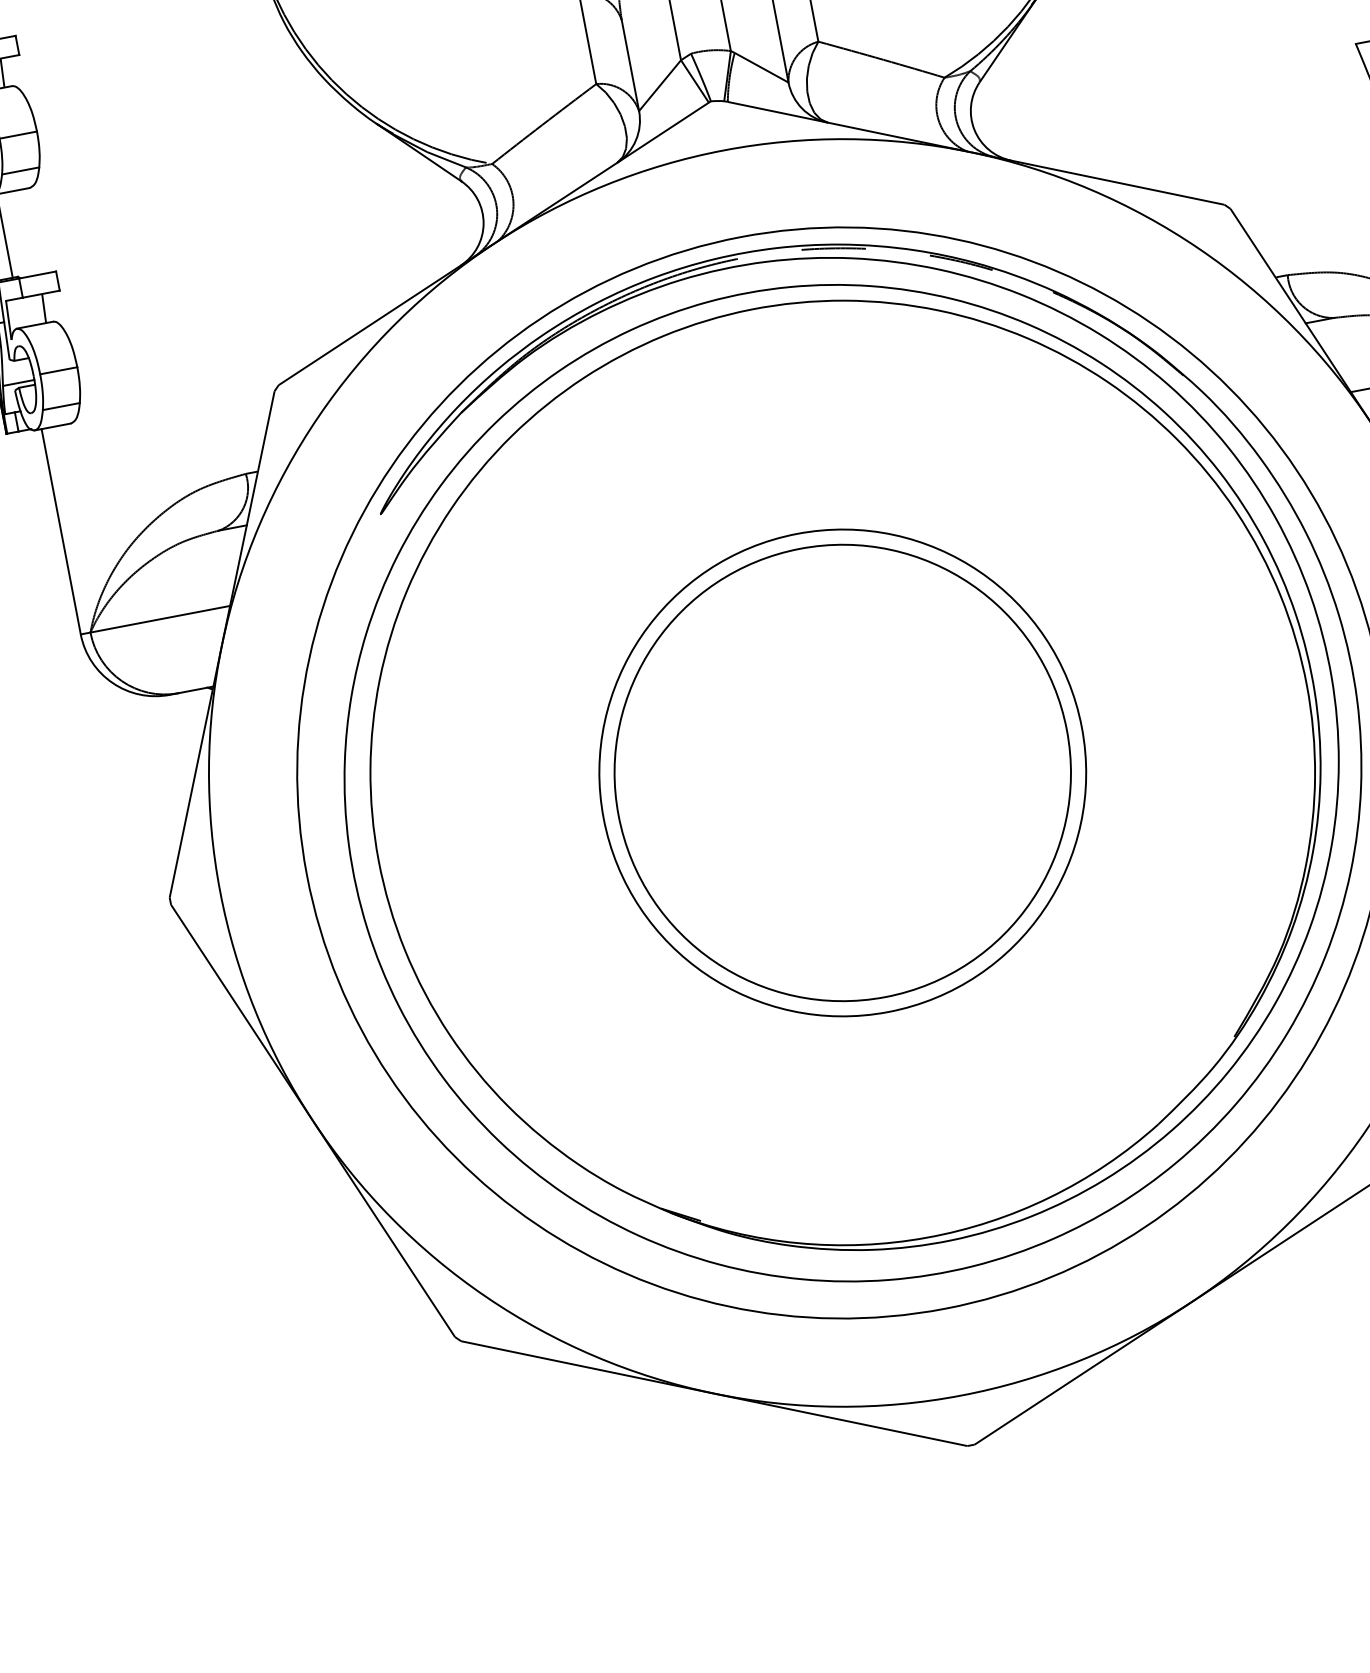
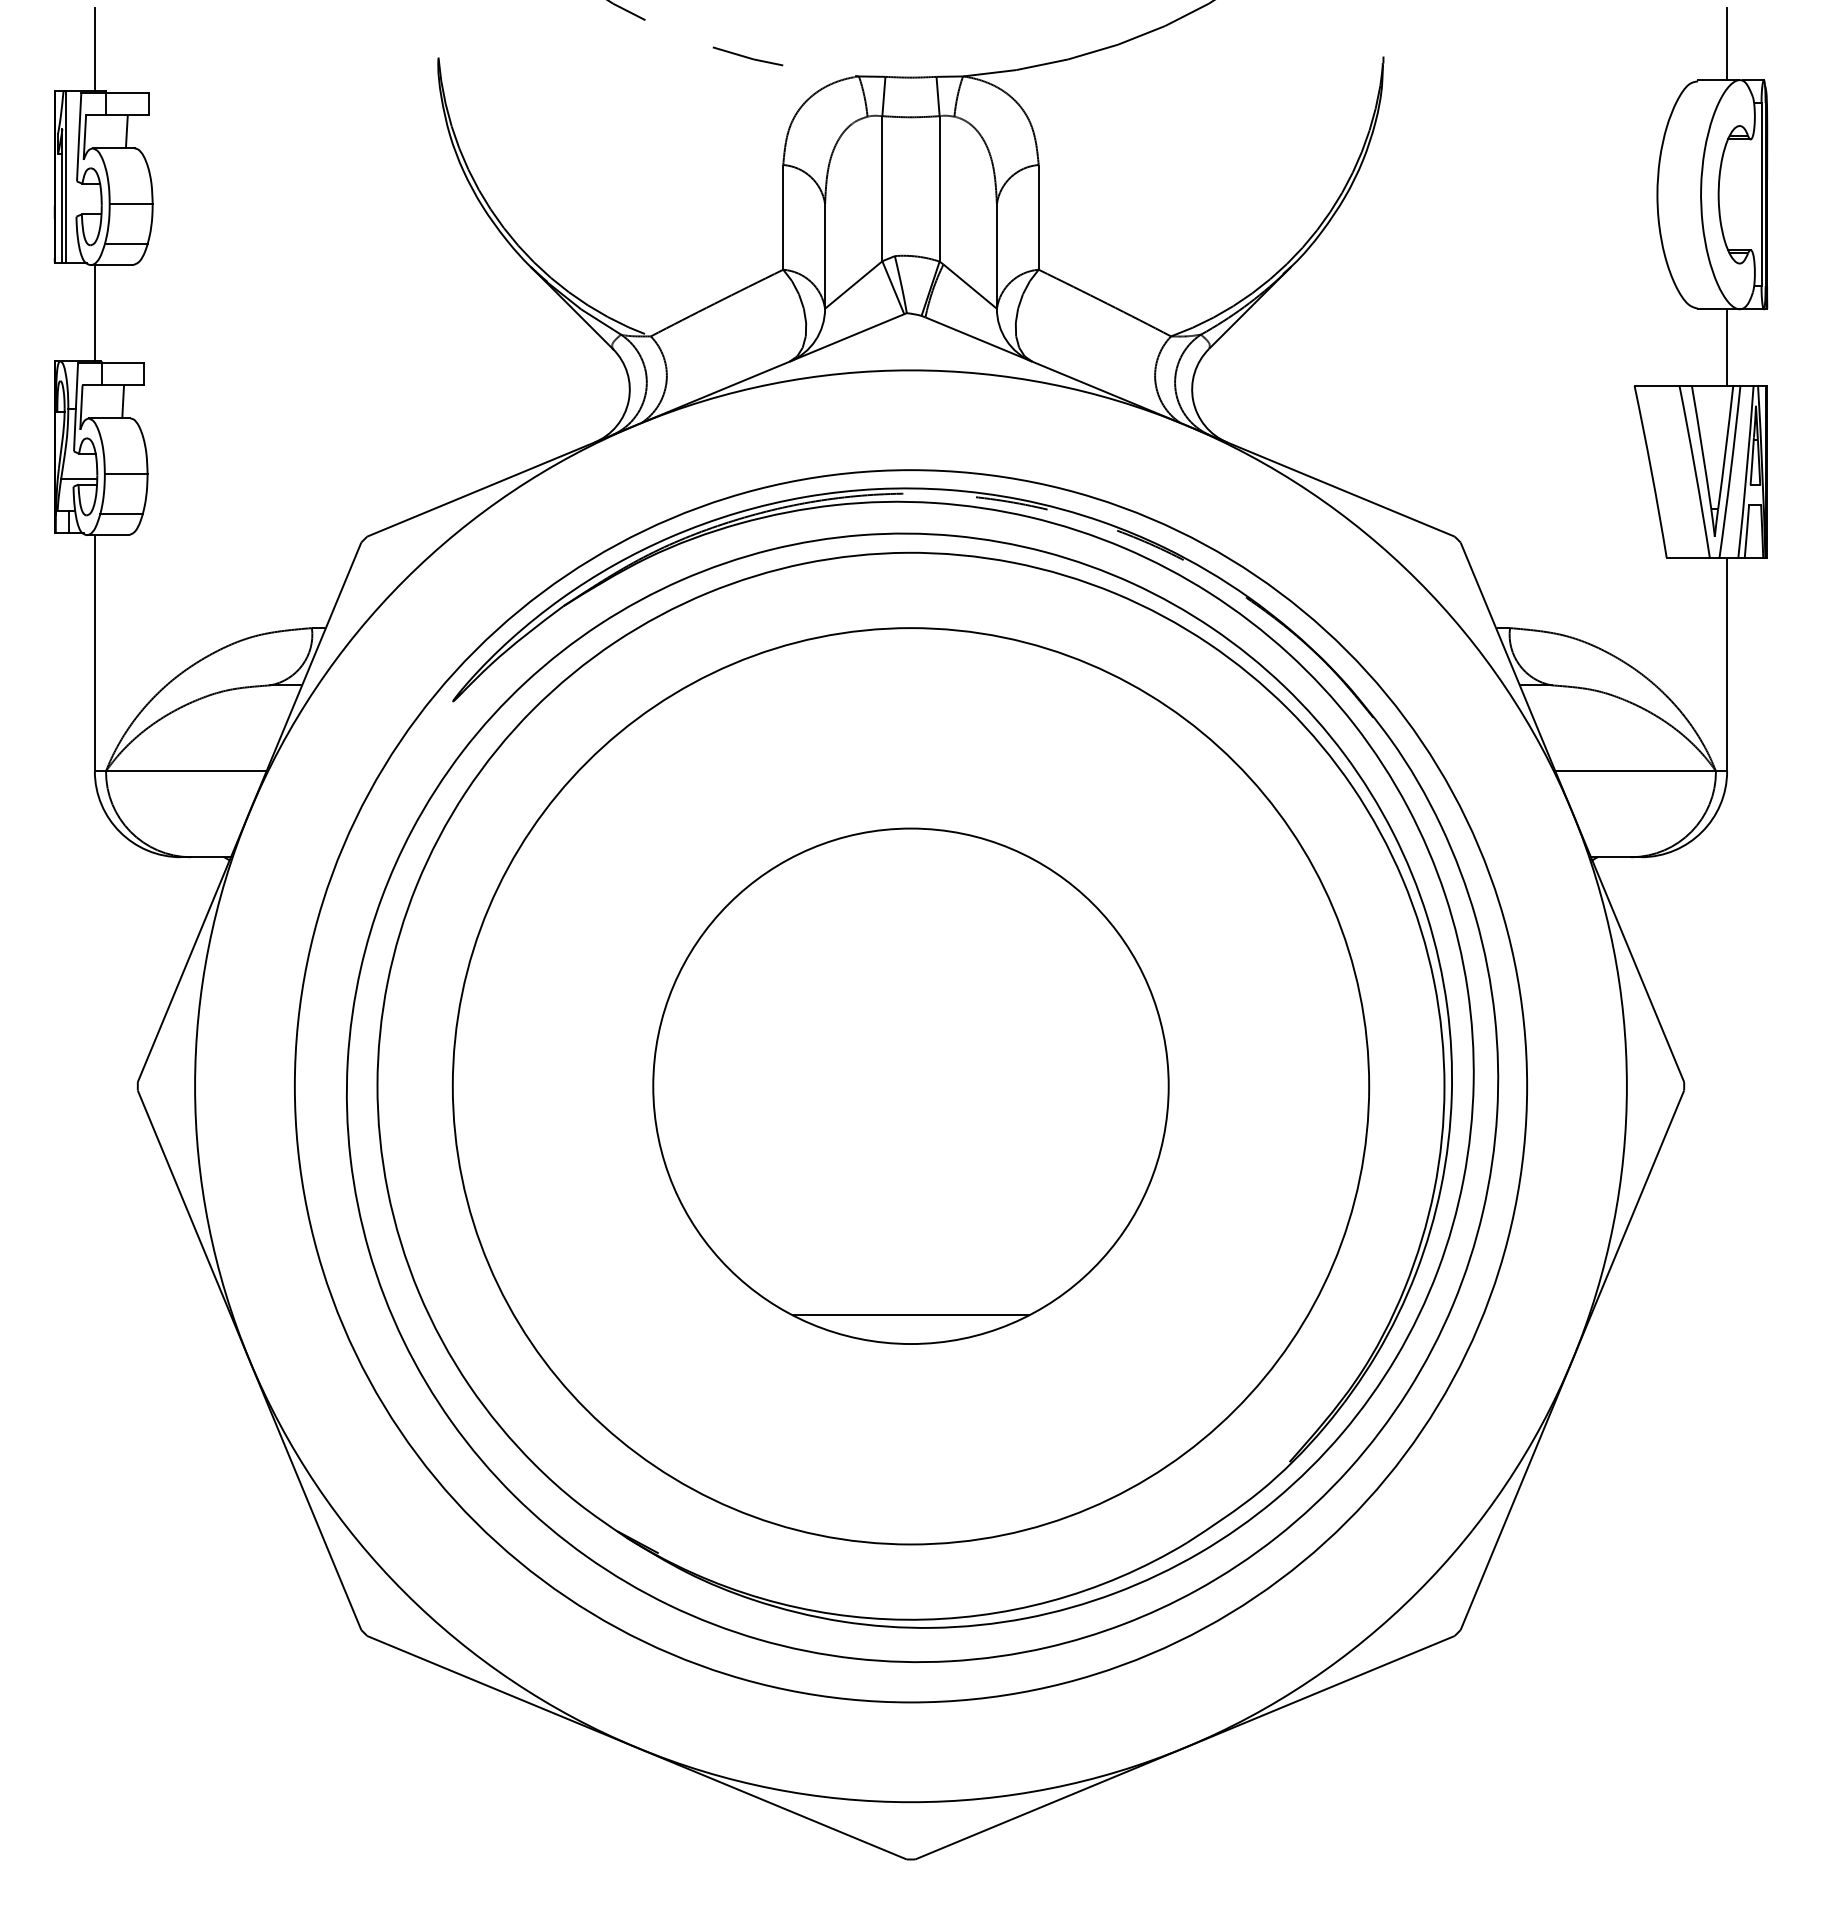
circle: (842, 773) -> (910, 1086), size x1.67
line: (880, 972) -> (910, 1315), added

